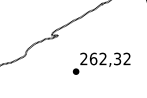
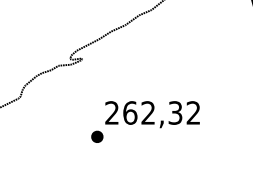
text: (101, 63) -> (145, 121), moved

